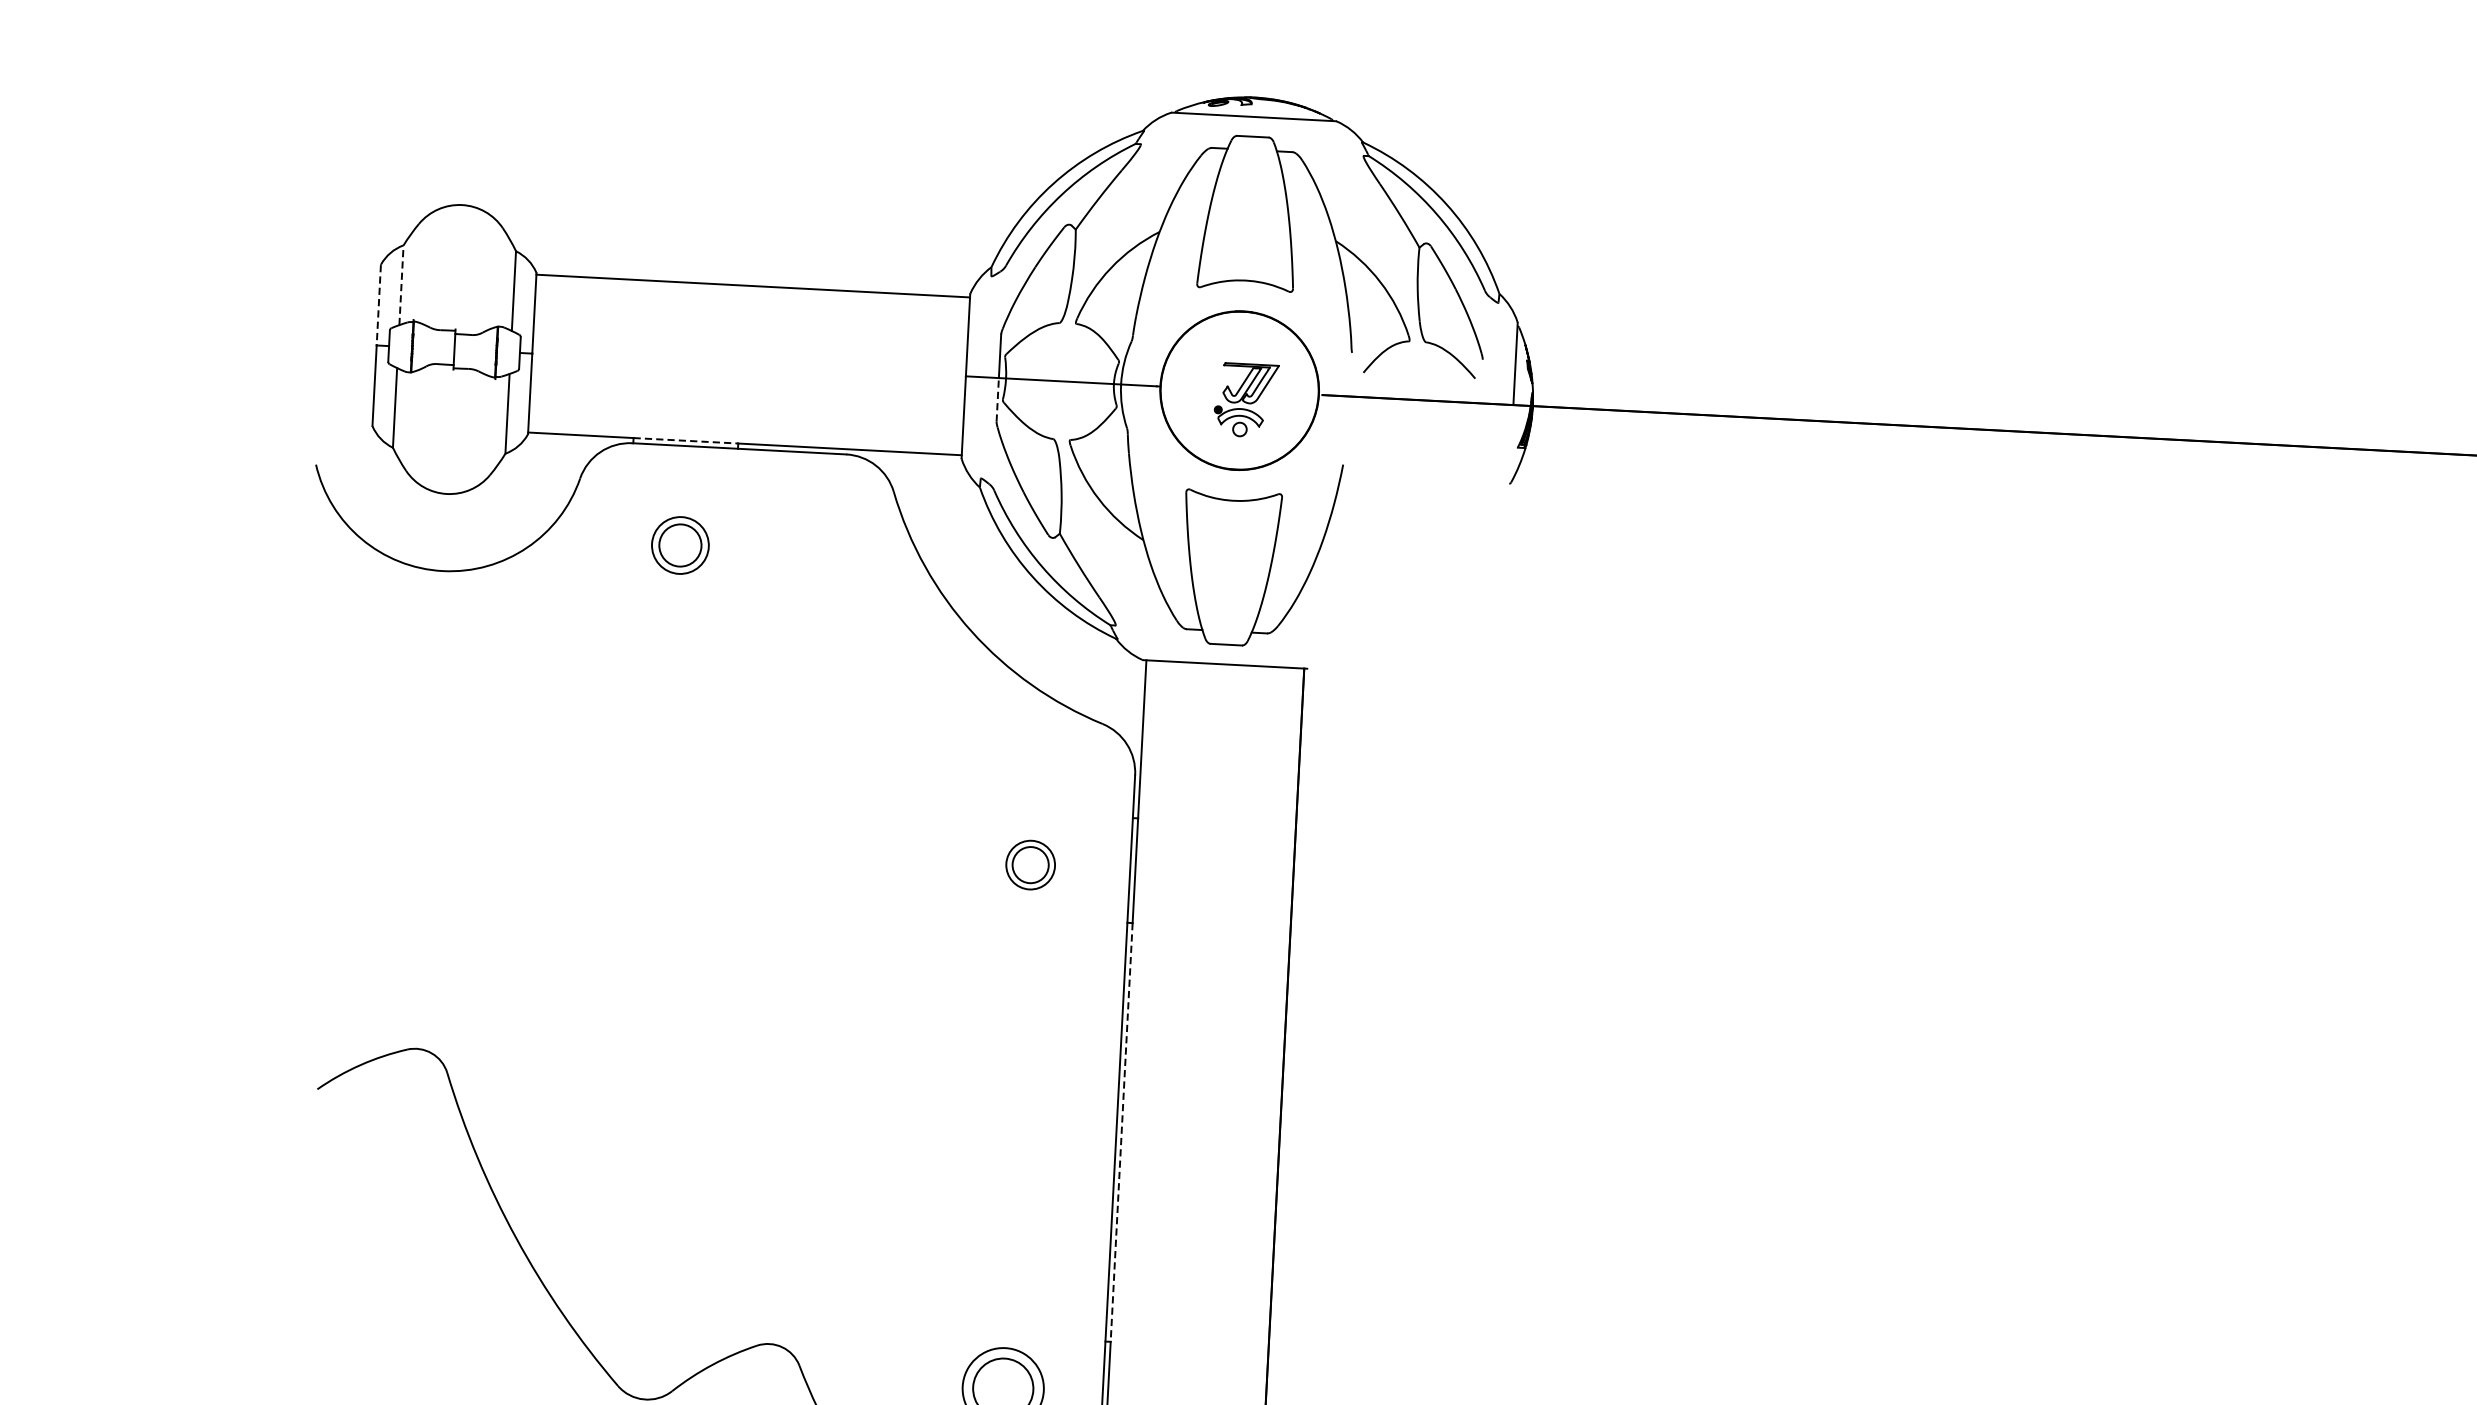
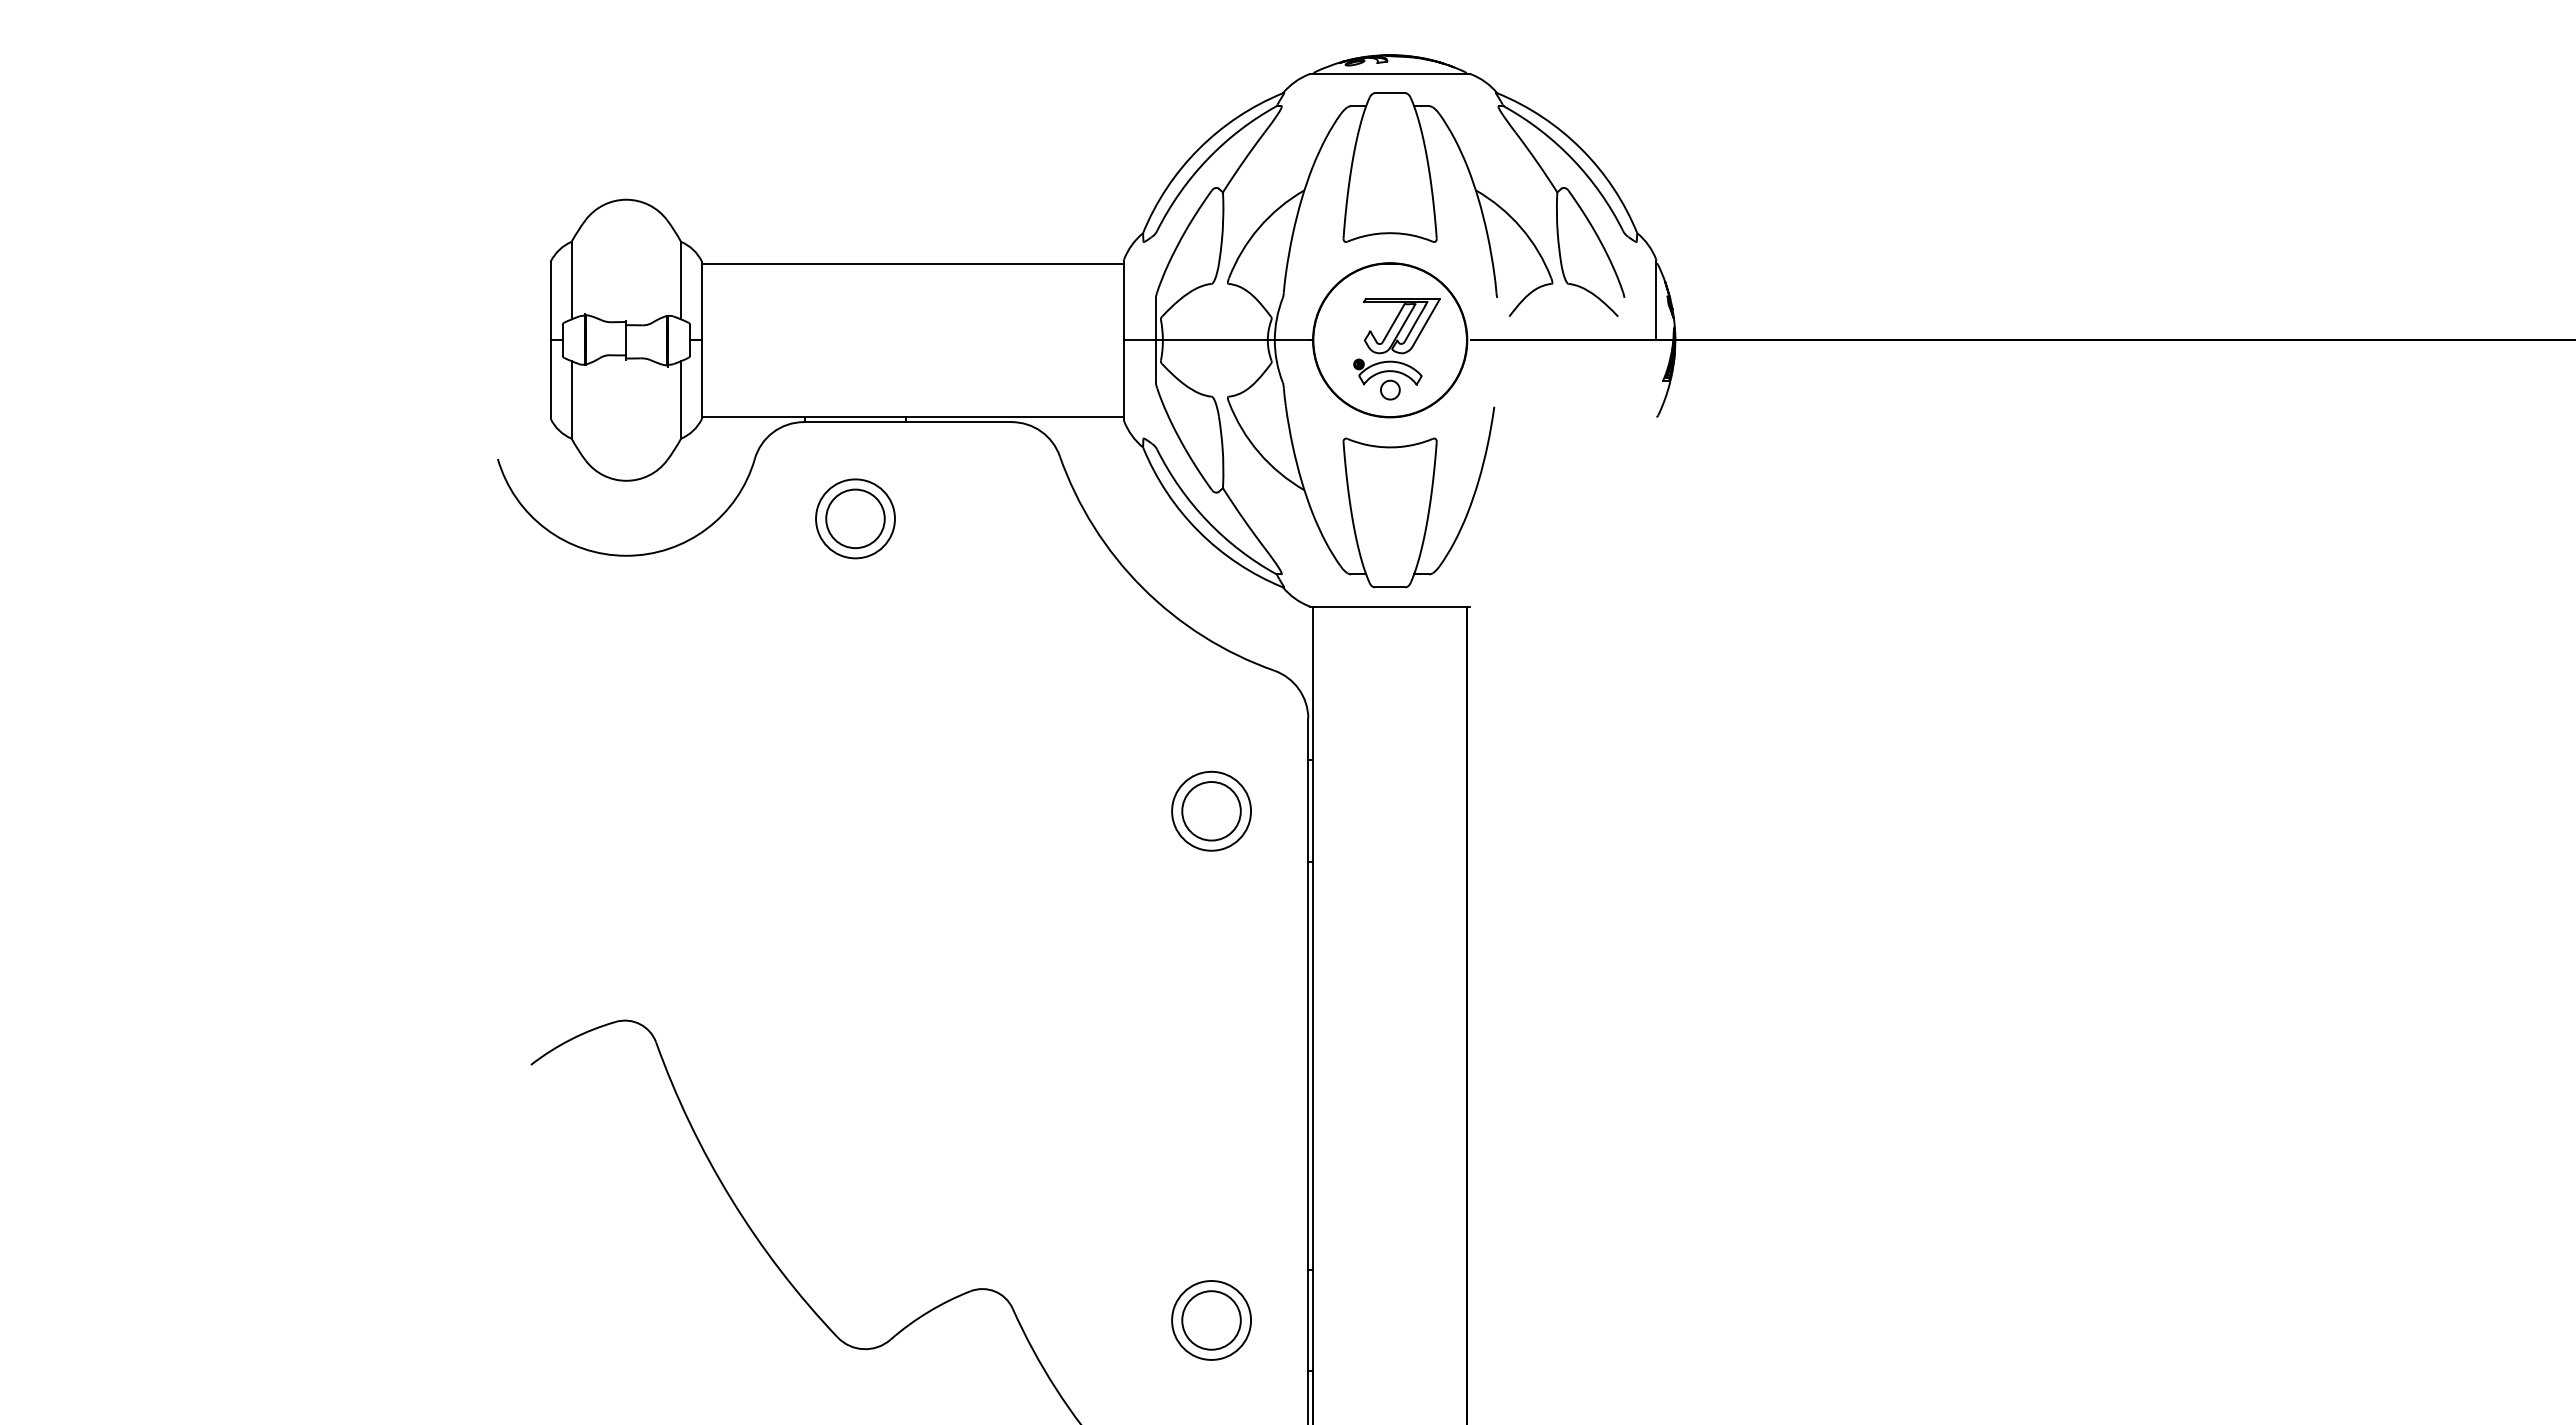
line: (401, 285) -> (571, 280), dashed -> solid
line: (378, 305) -> (550, 301), dashed -> solid
line: (997, 398) -> (1155, 360), dashed -> solid
part: (1245, 400) -> (1396, 349), size x1.43
line: (685, 441) -> (855, 417), dashed -> solid
part: (680, 545) -> (855, 518), size x1.43
part: (1030, 864) -> (1211, 810), size x1.67
line: (1121, 1132) -> (1313, 1065), dashed -> solid

